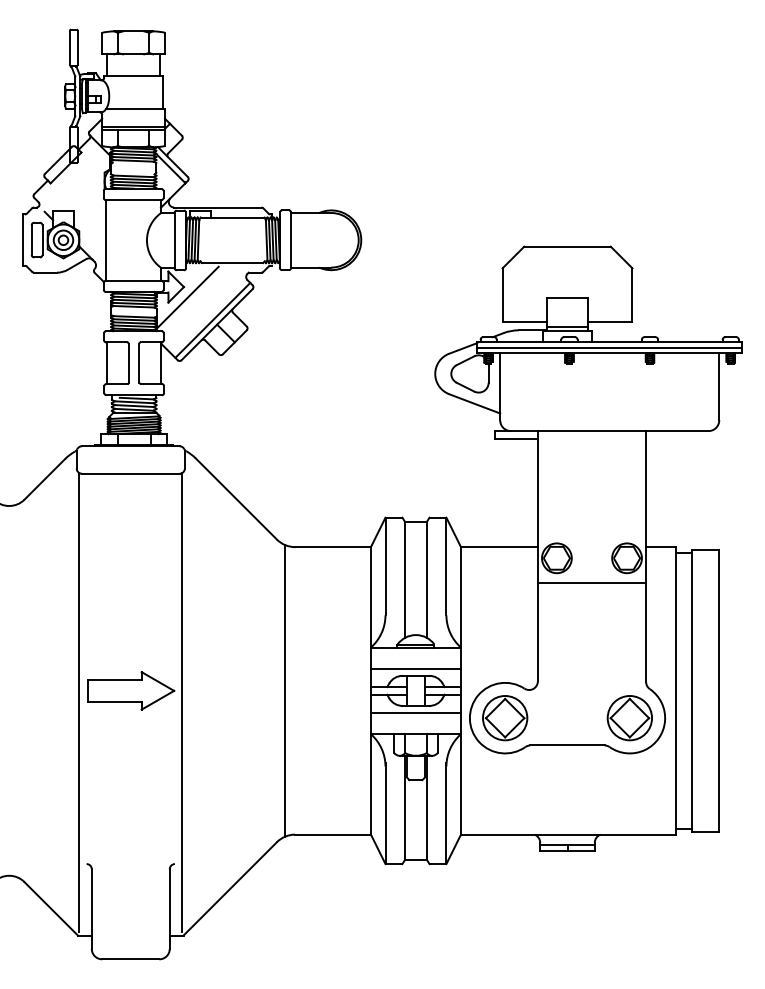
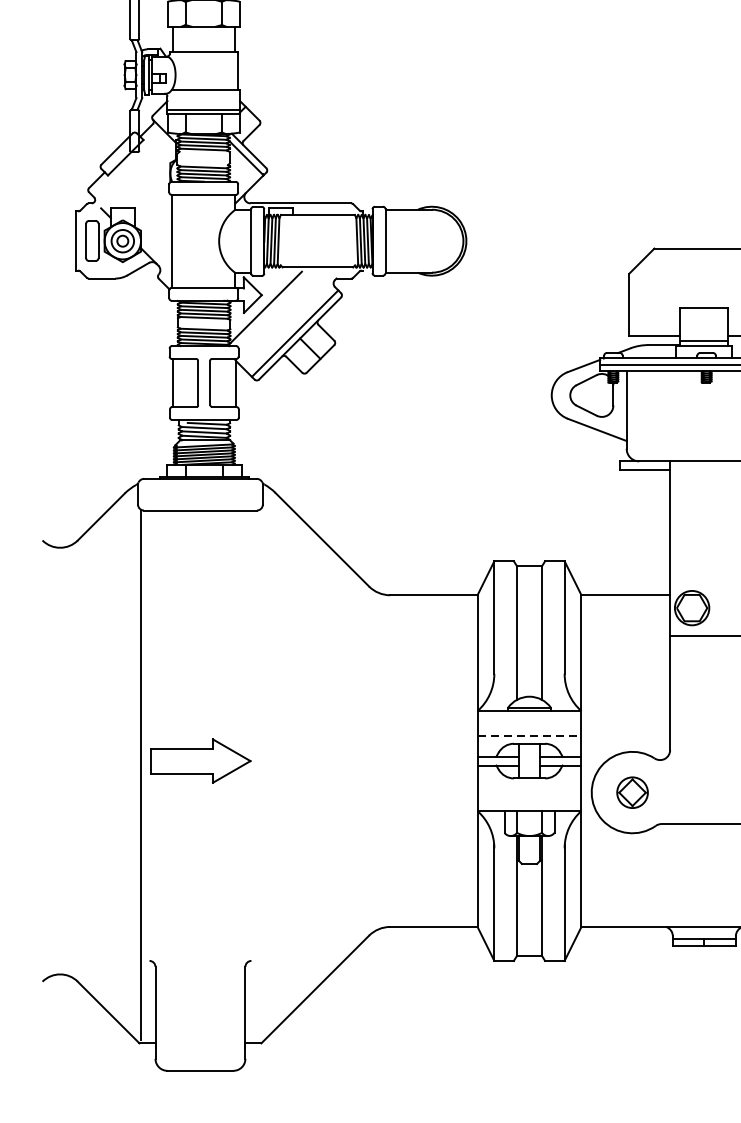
line: (416, 669) -> (530, 736), solid -> dashed
line: (285, 690) -> (378, 760), removed
line: (182, 702) -> (260, 774), removed
line: (415, 712) -> (528, 786), removed
part: (505, 718) -> (632, 792), size x0.6

